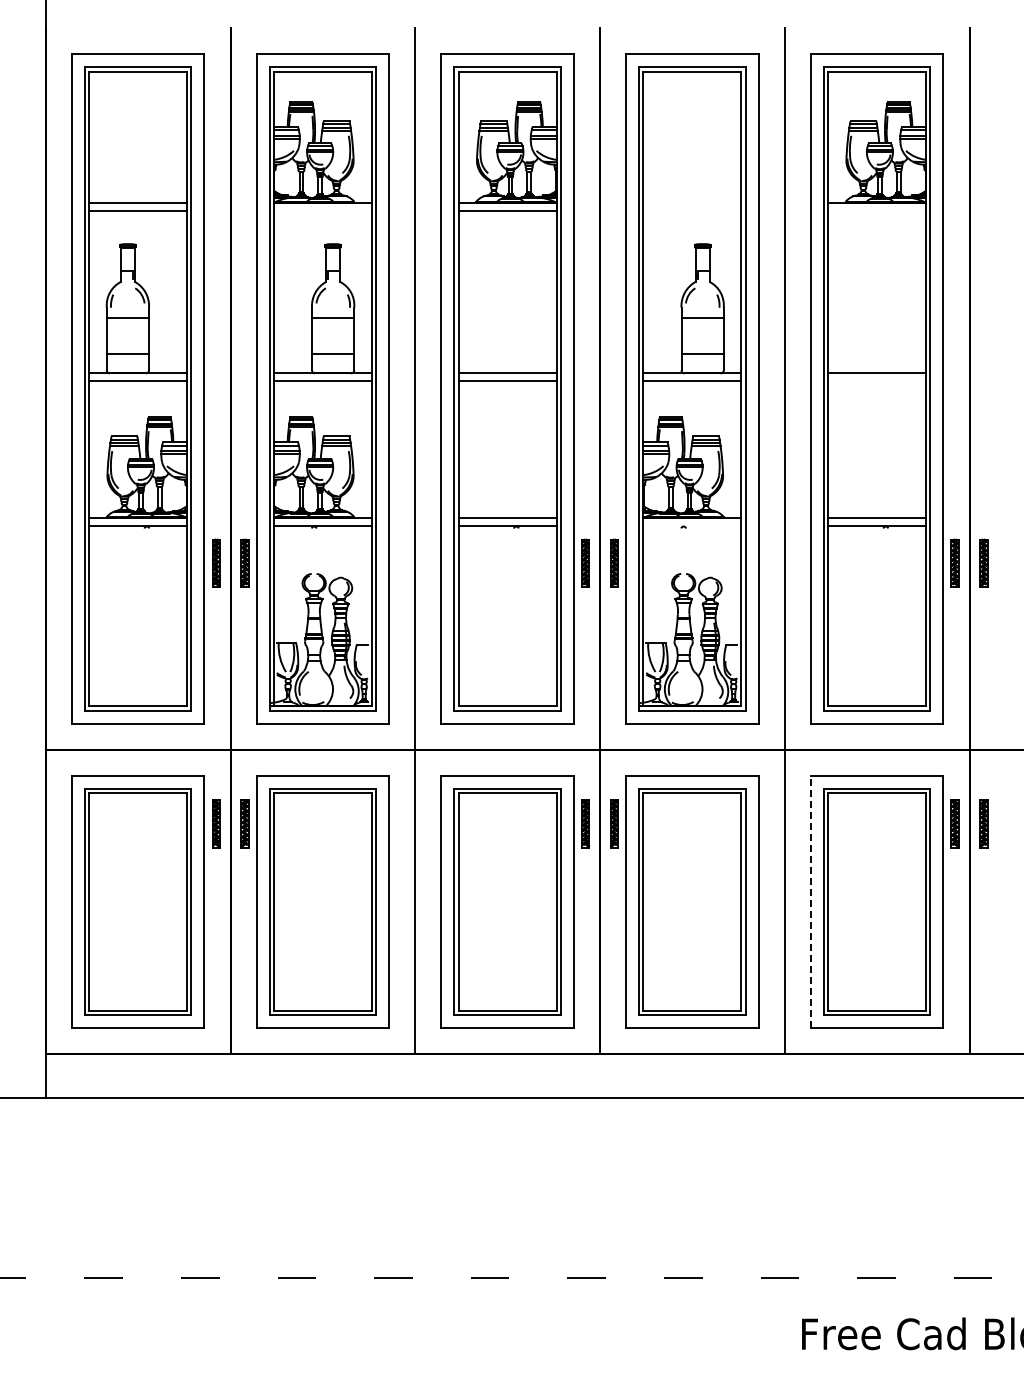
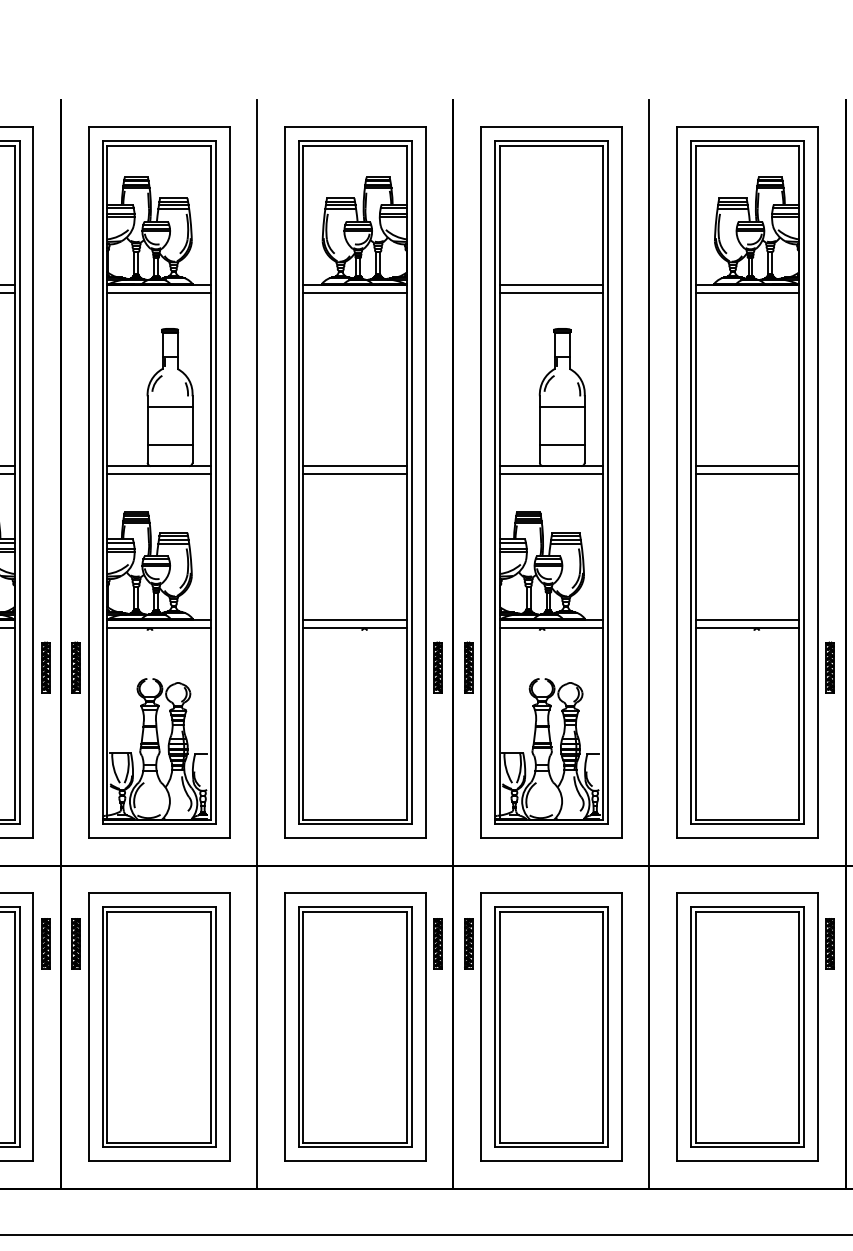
line: (692, 202) -> (551, 284), added
line: (322, 210) -> (158, 293), added
line: (692, 210) -> (551, 293), added
line: (877, 210) -> (747, 293), added
line: (877, 381) -> (747, 474), added
line: (692, 525) -> (551, 627), added
line: (810, 901) -> (676, 1026), dashed -> solid

